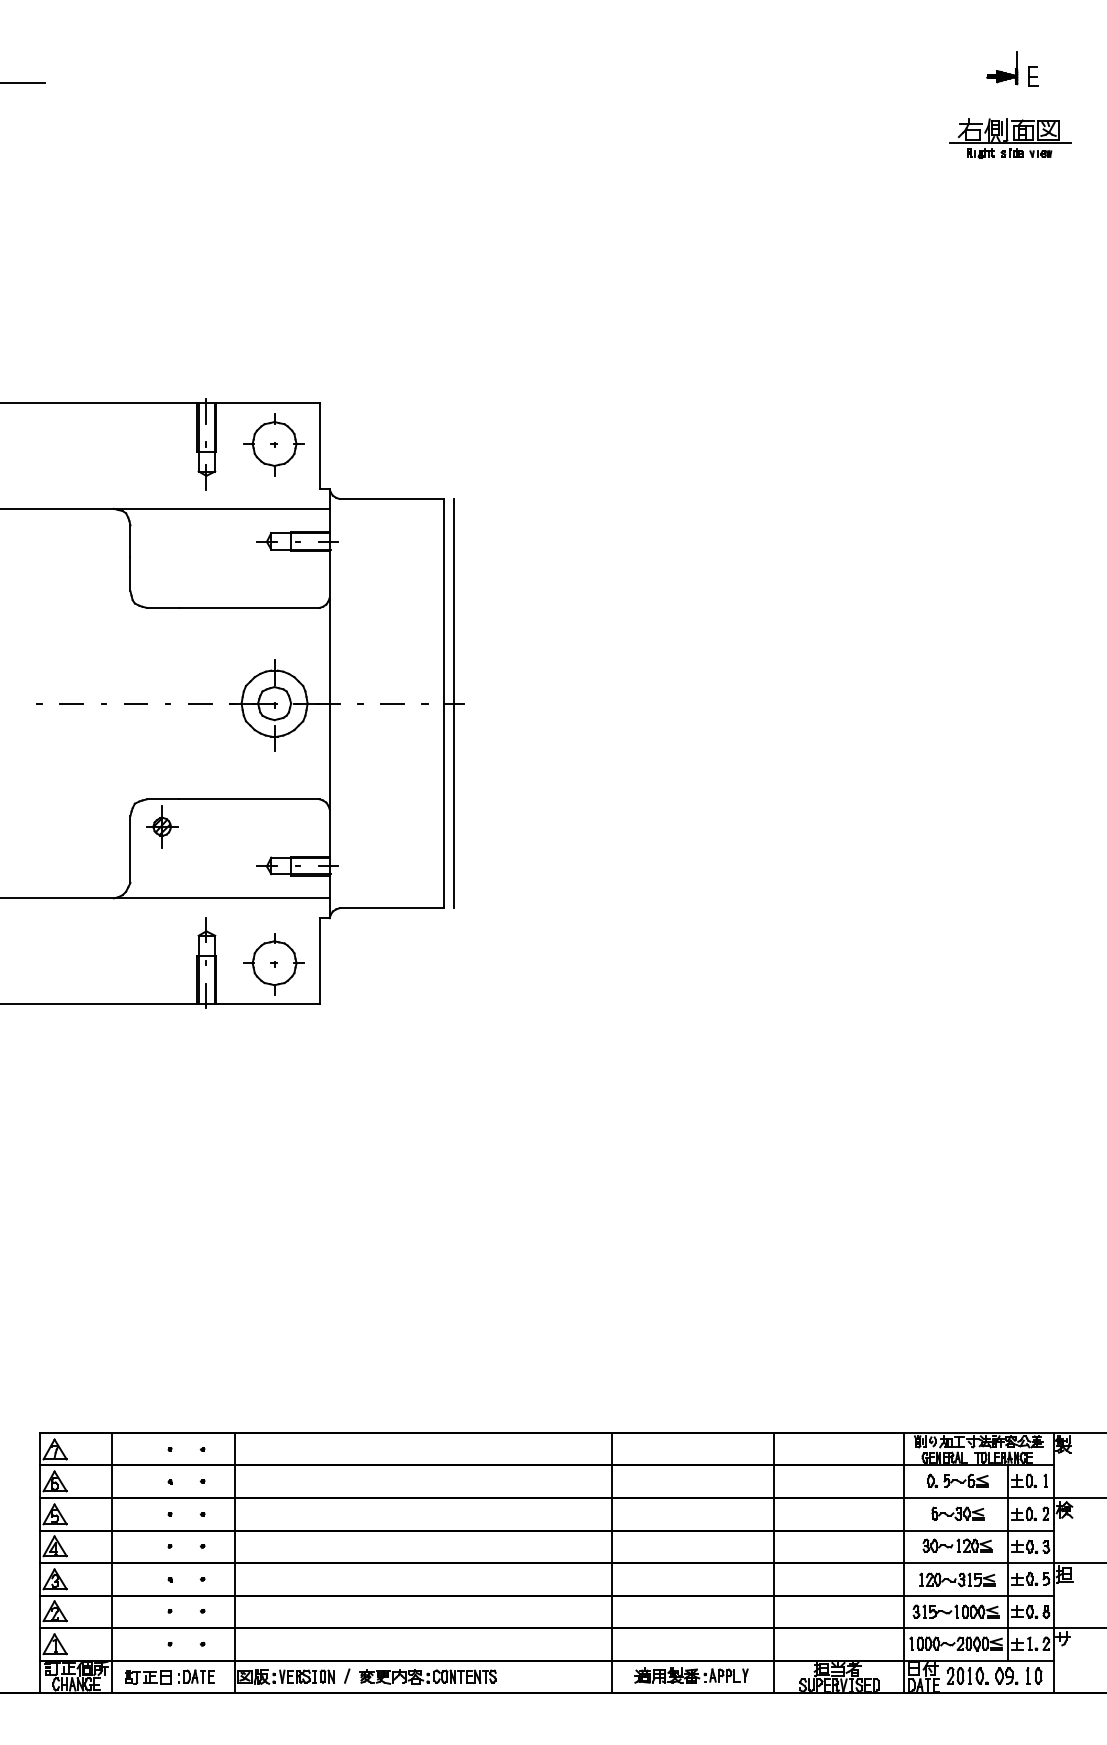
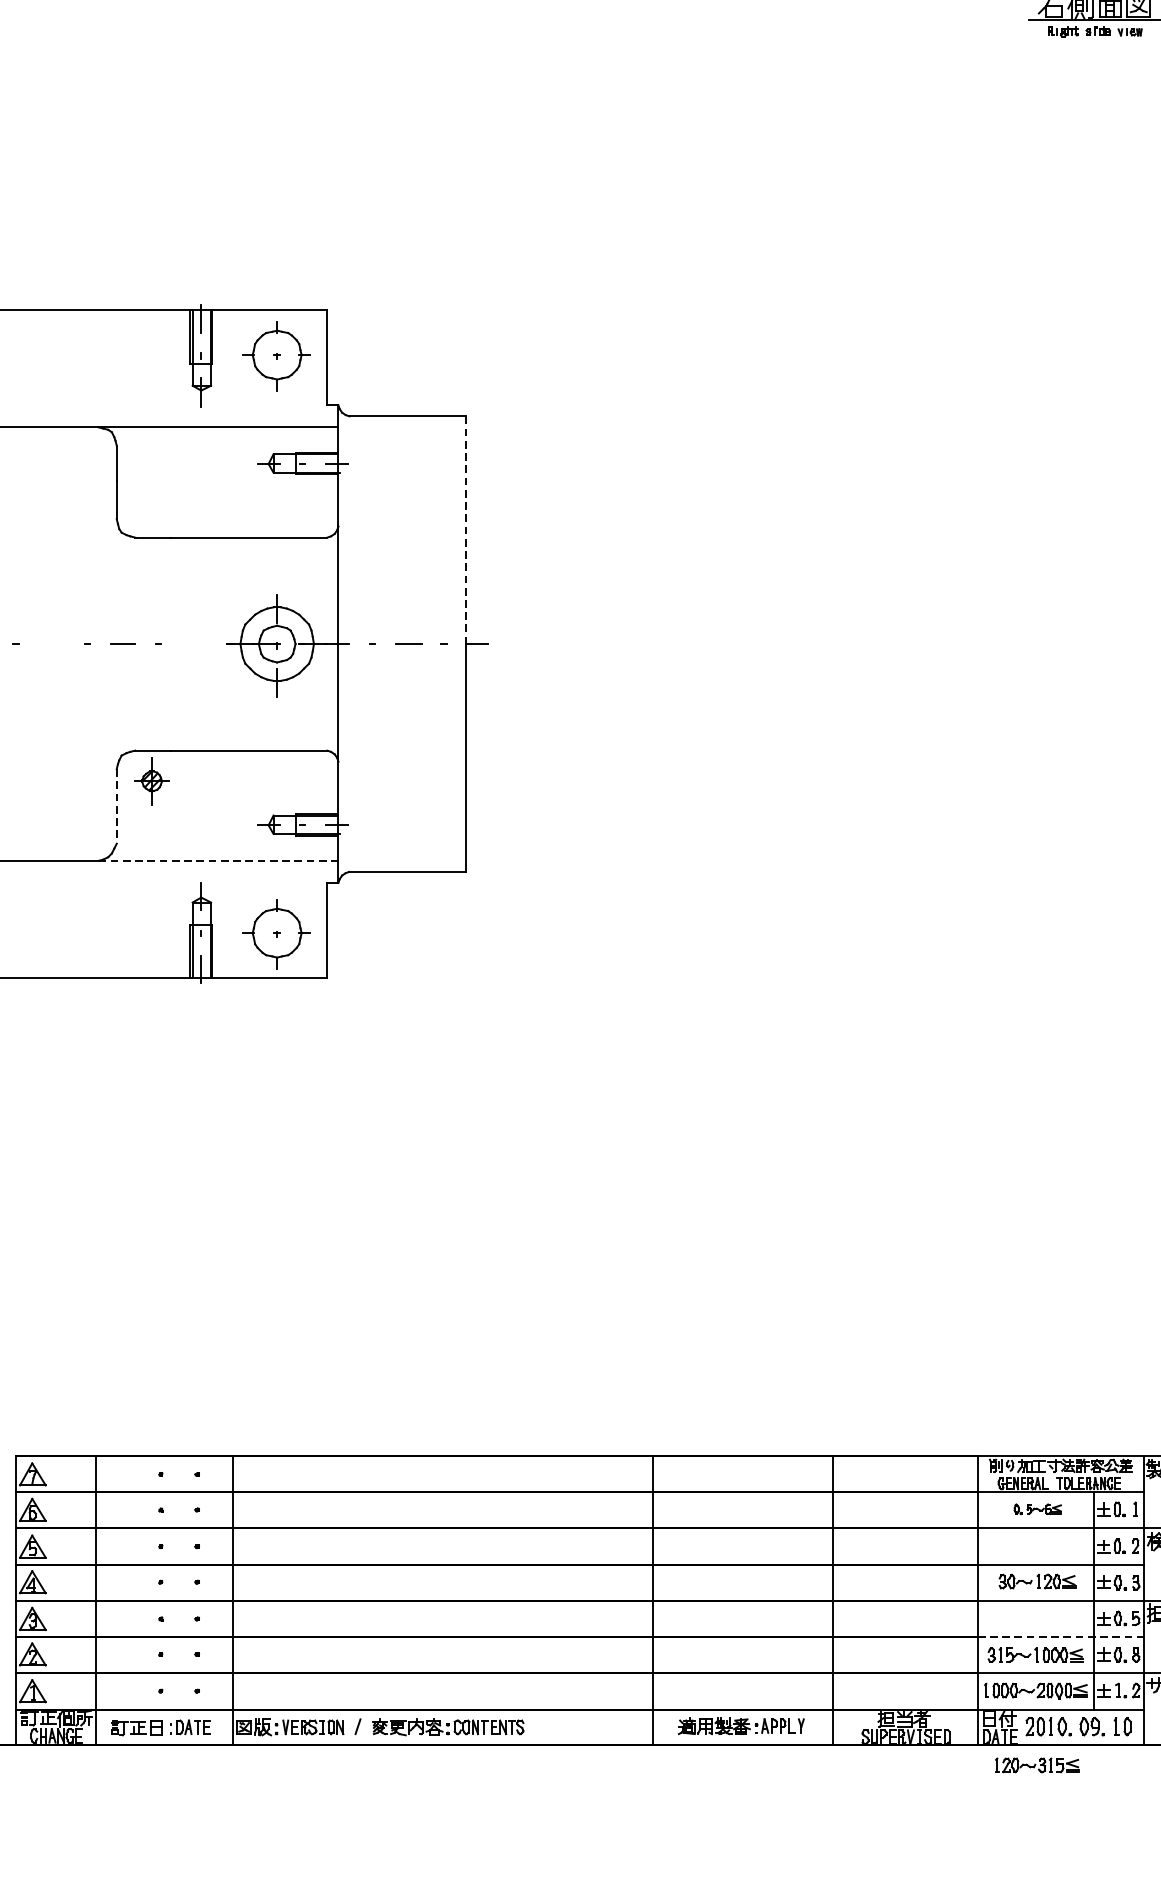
line: (444, 601) -> (466, 530), solid -> dashed
line: (71, 703) -> (51, 643), removed
line: (200, 703) -> (194, 643), removed
line: (453, 703) -> (476, 643), removed
line: (130, 849) -> (116, 806), solid -> dashed
line: (221, 898) -> (218, 861), solid -> dashed
part: (957, 1480) -> (1037, 1508), size x0.7
part: (957, 1513) -> (1037, 1545), removed
part: (957, 1579) -> (1037, 1764), moved
line: (978, 1595) -> (1060, 1636), solid -> dashed

